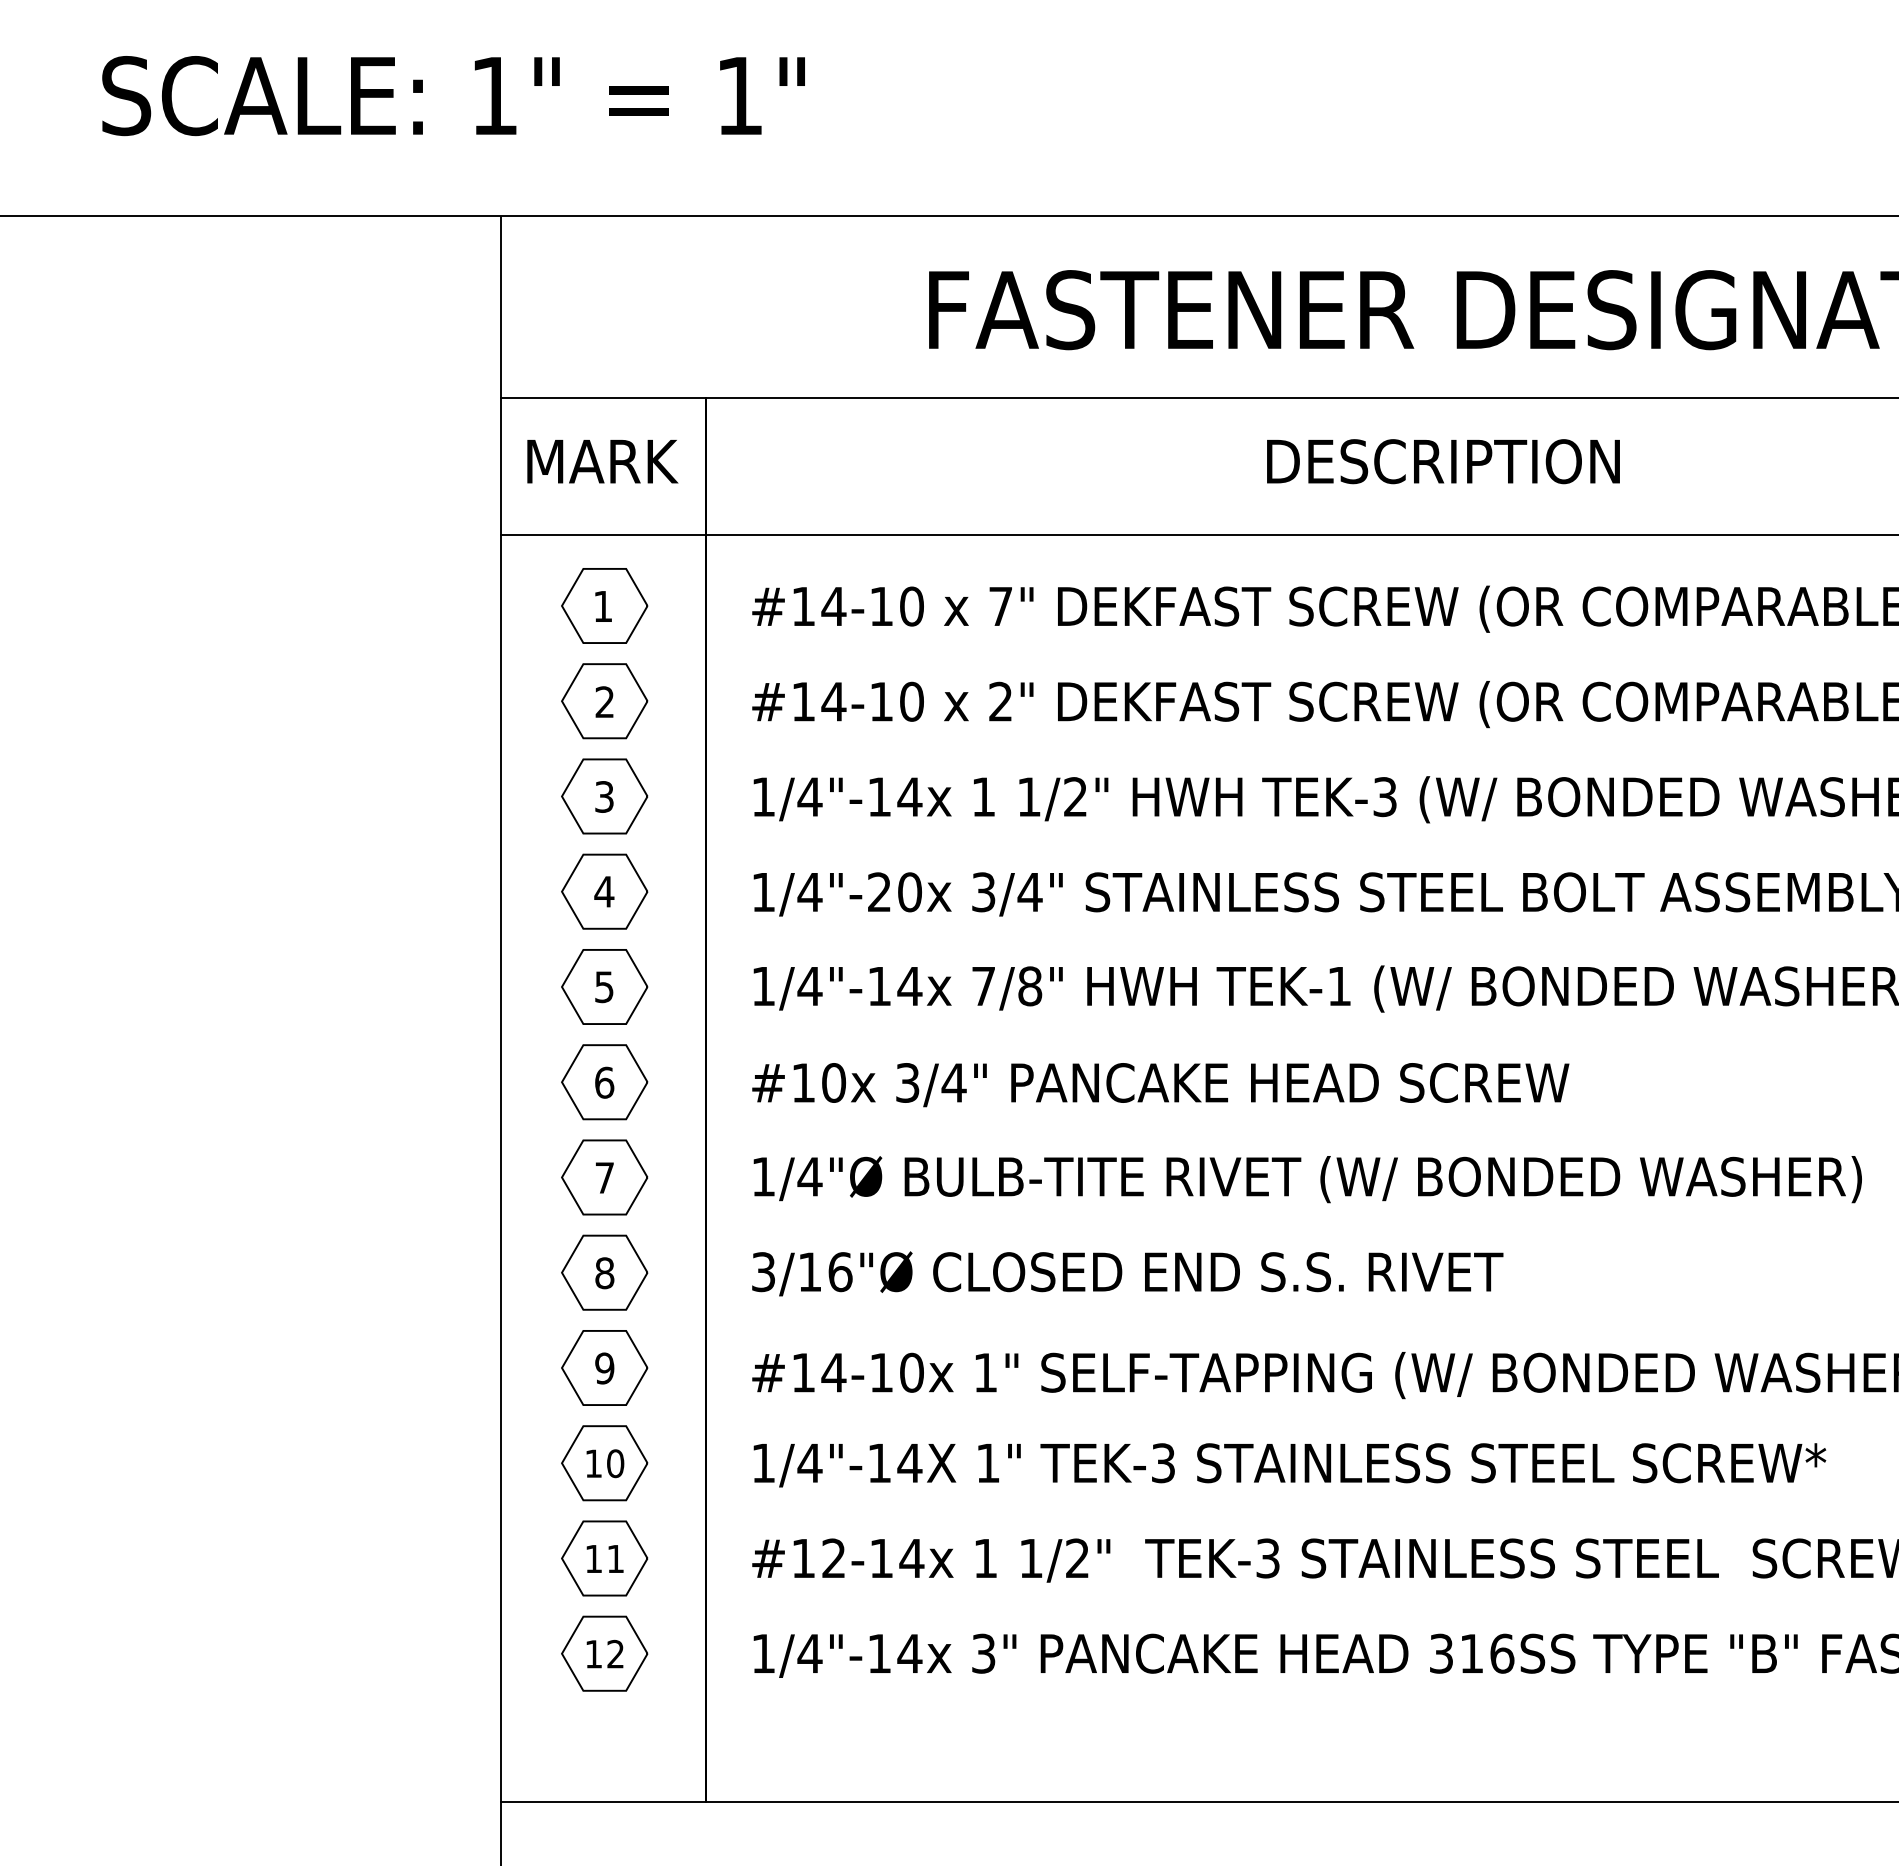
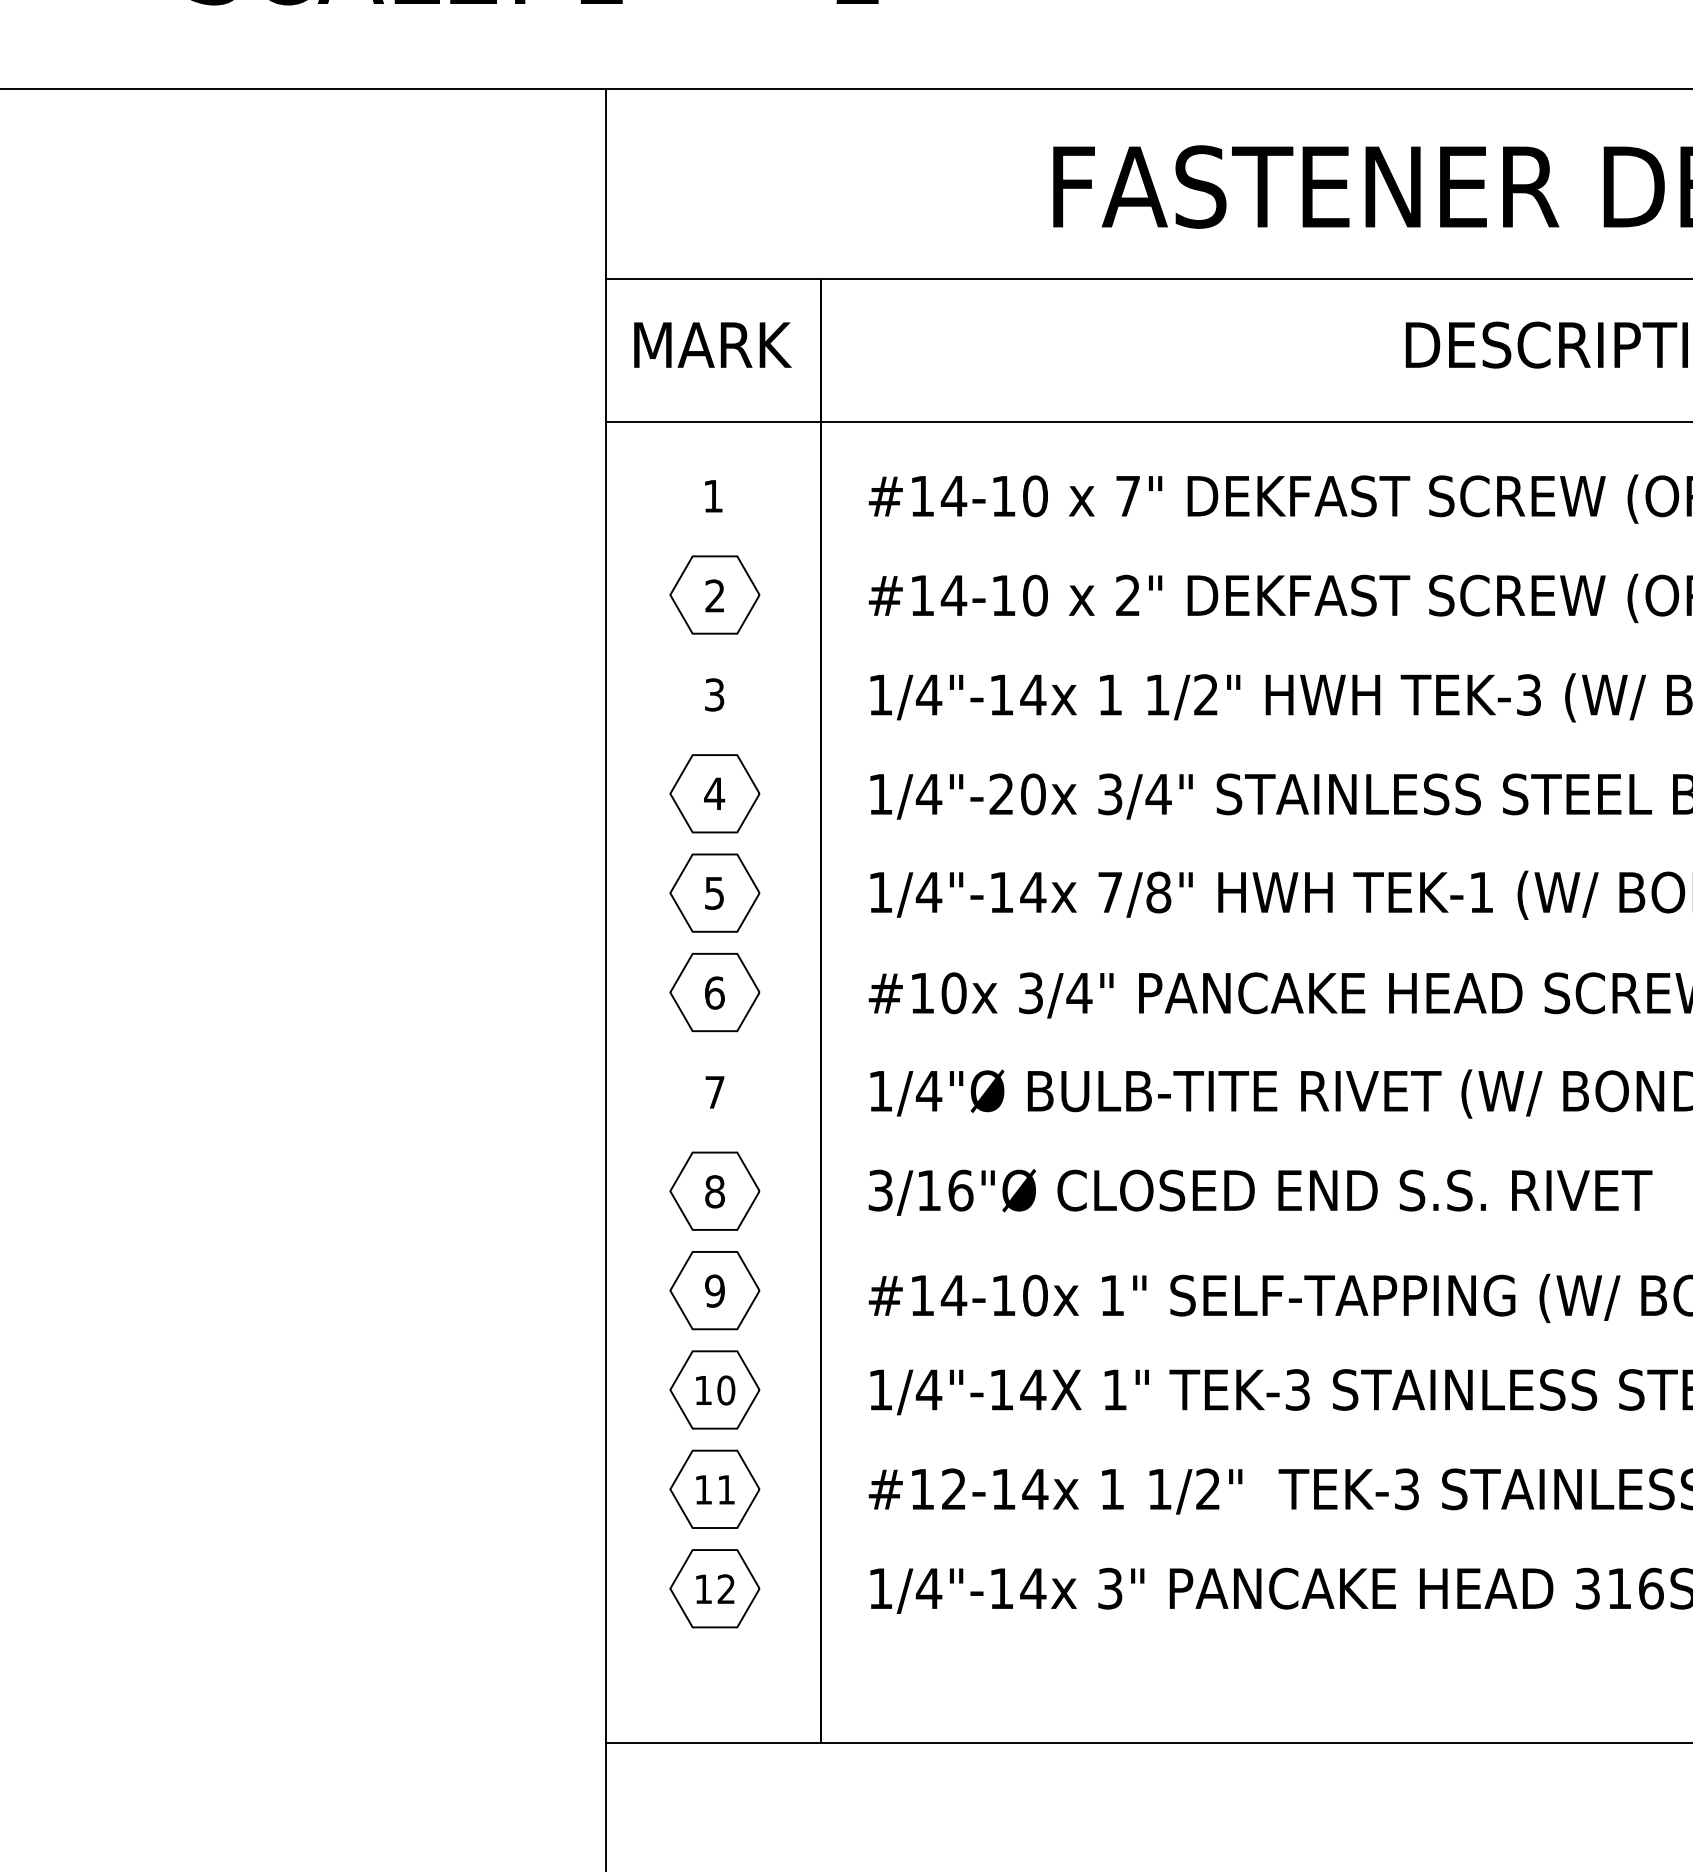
part: (604, 605) -> (714, 495), removed
part: (604, 796) -> (714, 694), removed
part: (604, 1177) -> (714, 1091), removed

